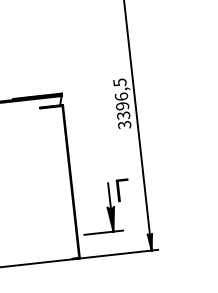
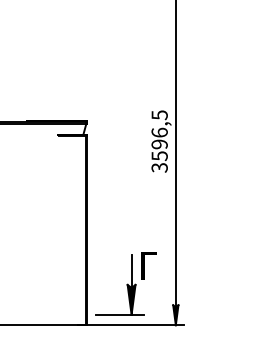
text: (123, 115) -> (159, 155), 3396,5 -> 3596,5
part: (105, 206) -> (125, 283), moved

